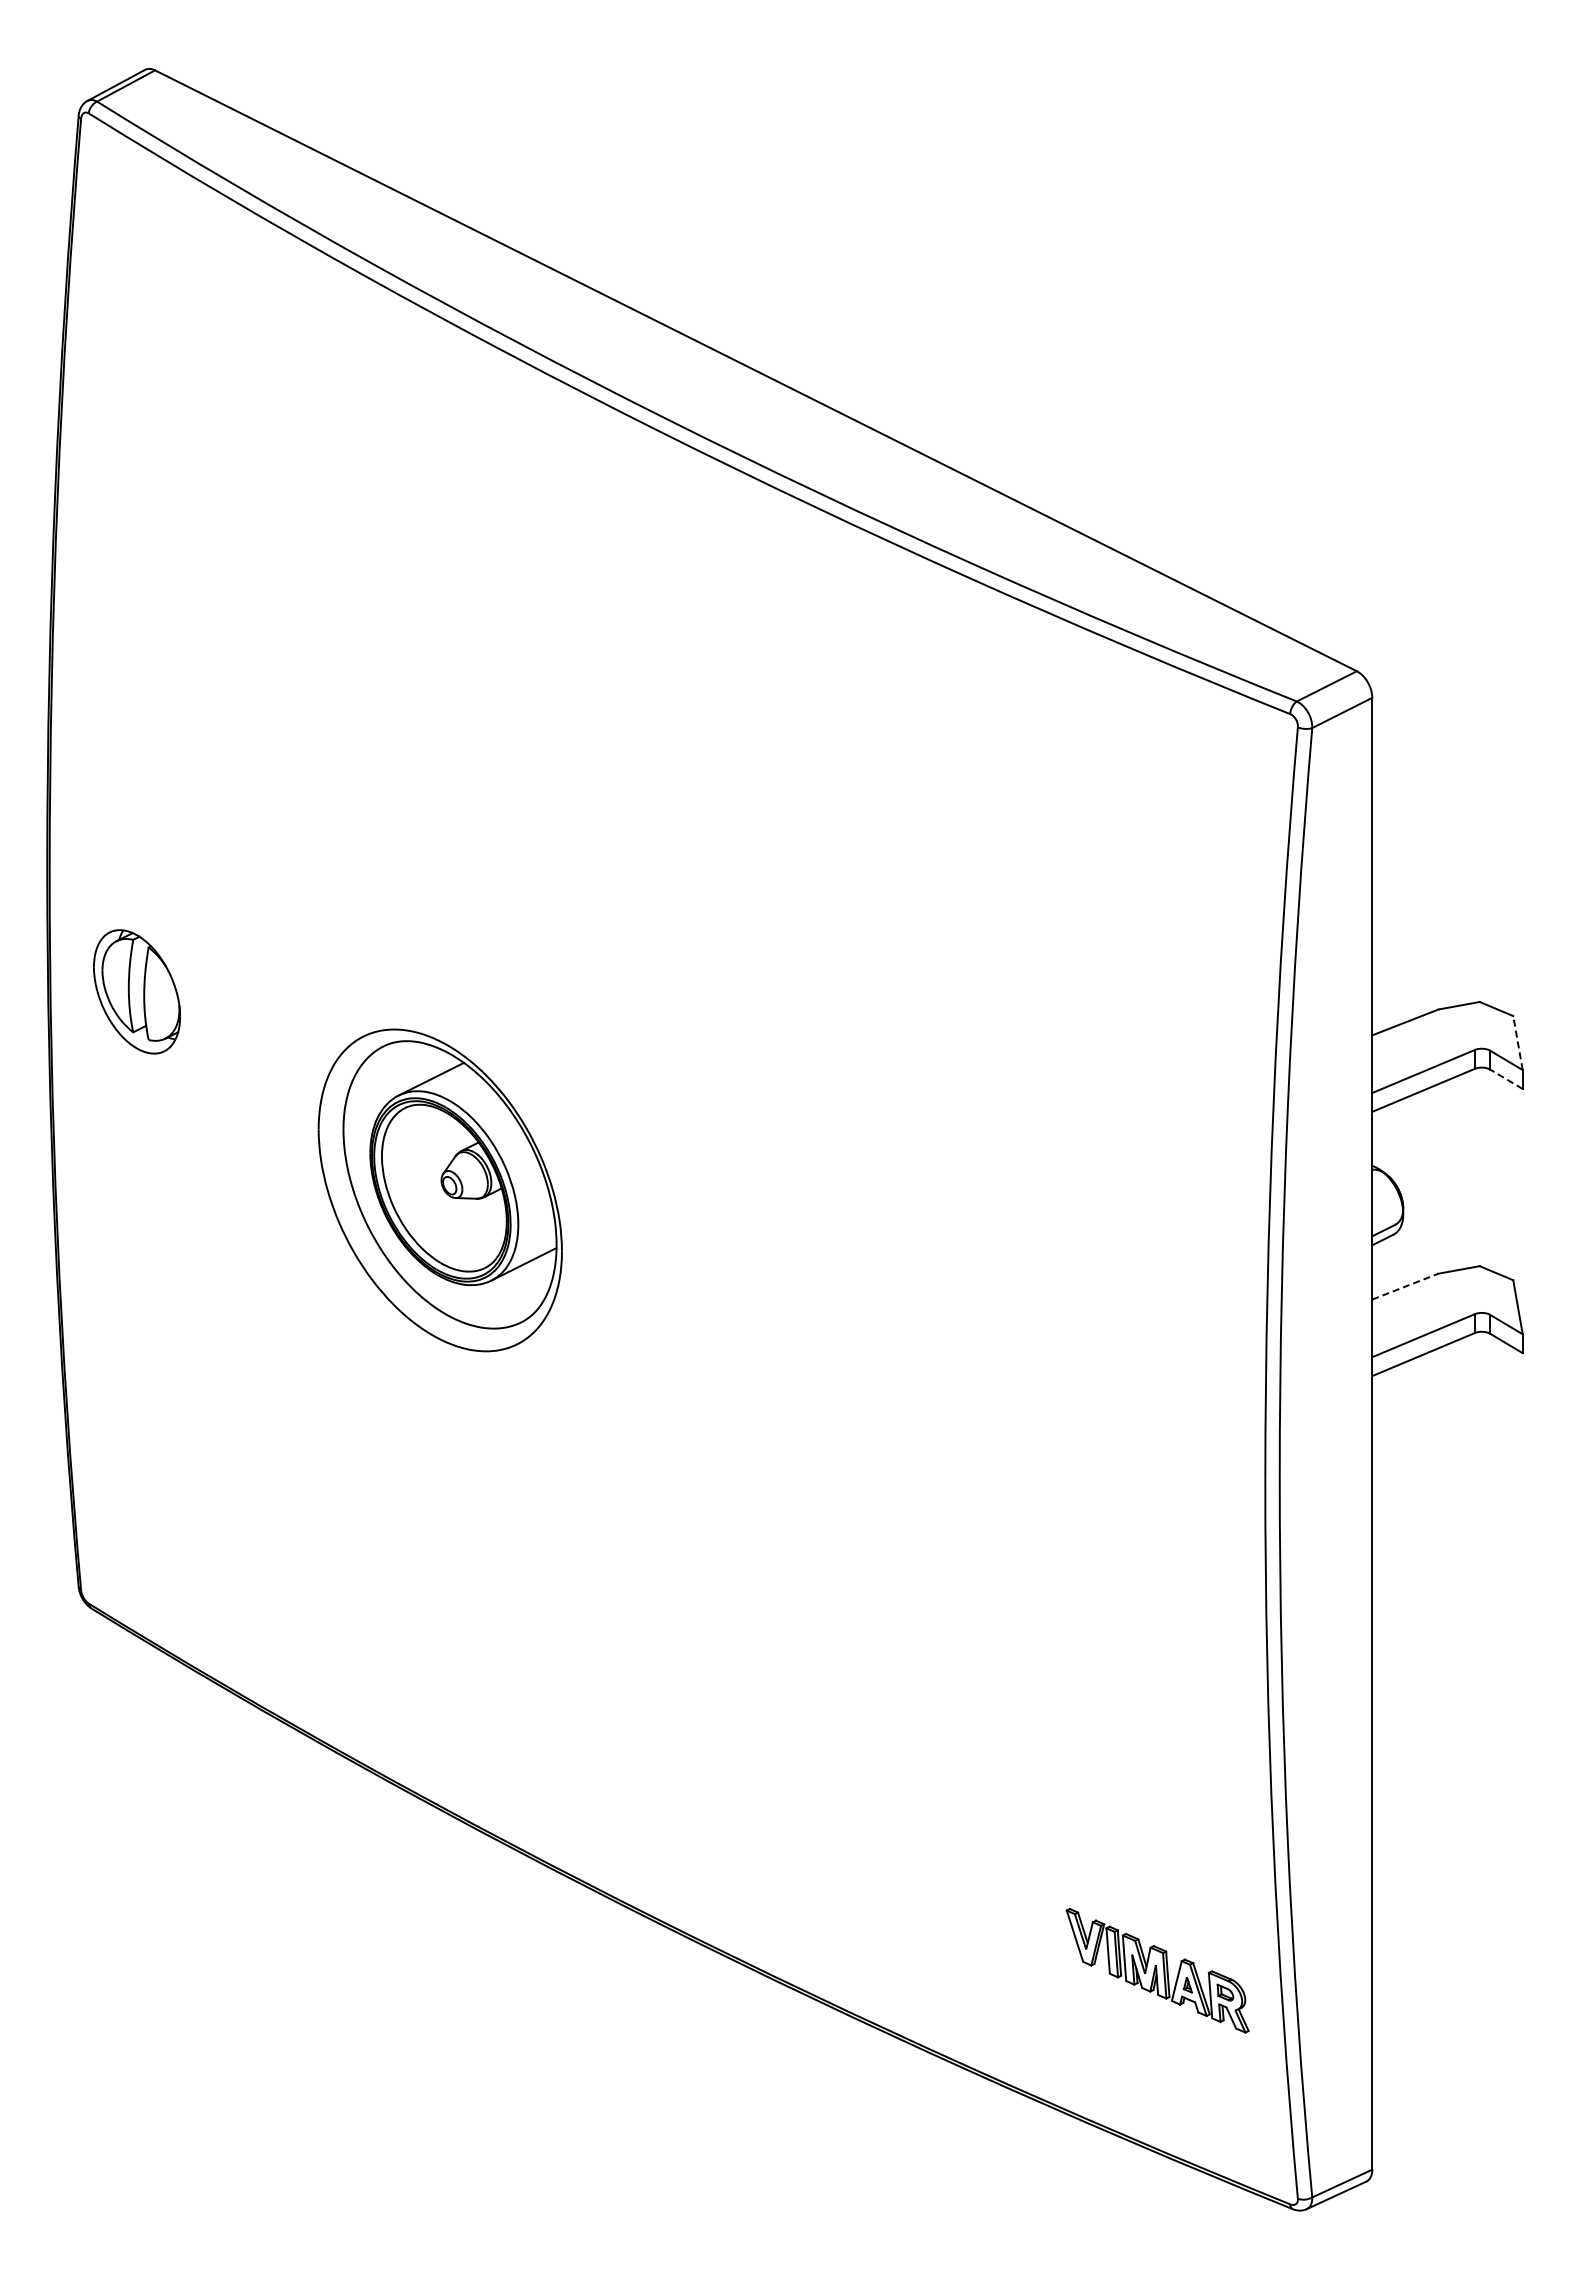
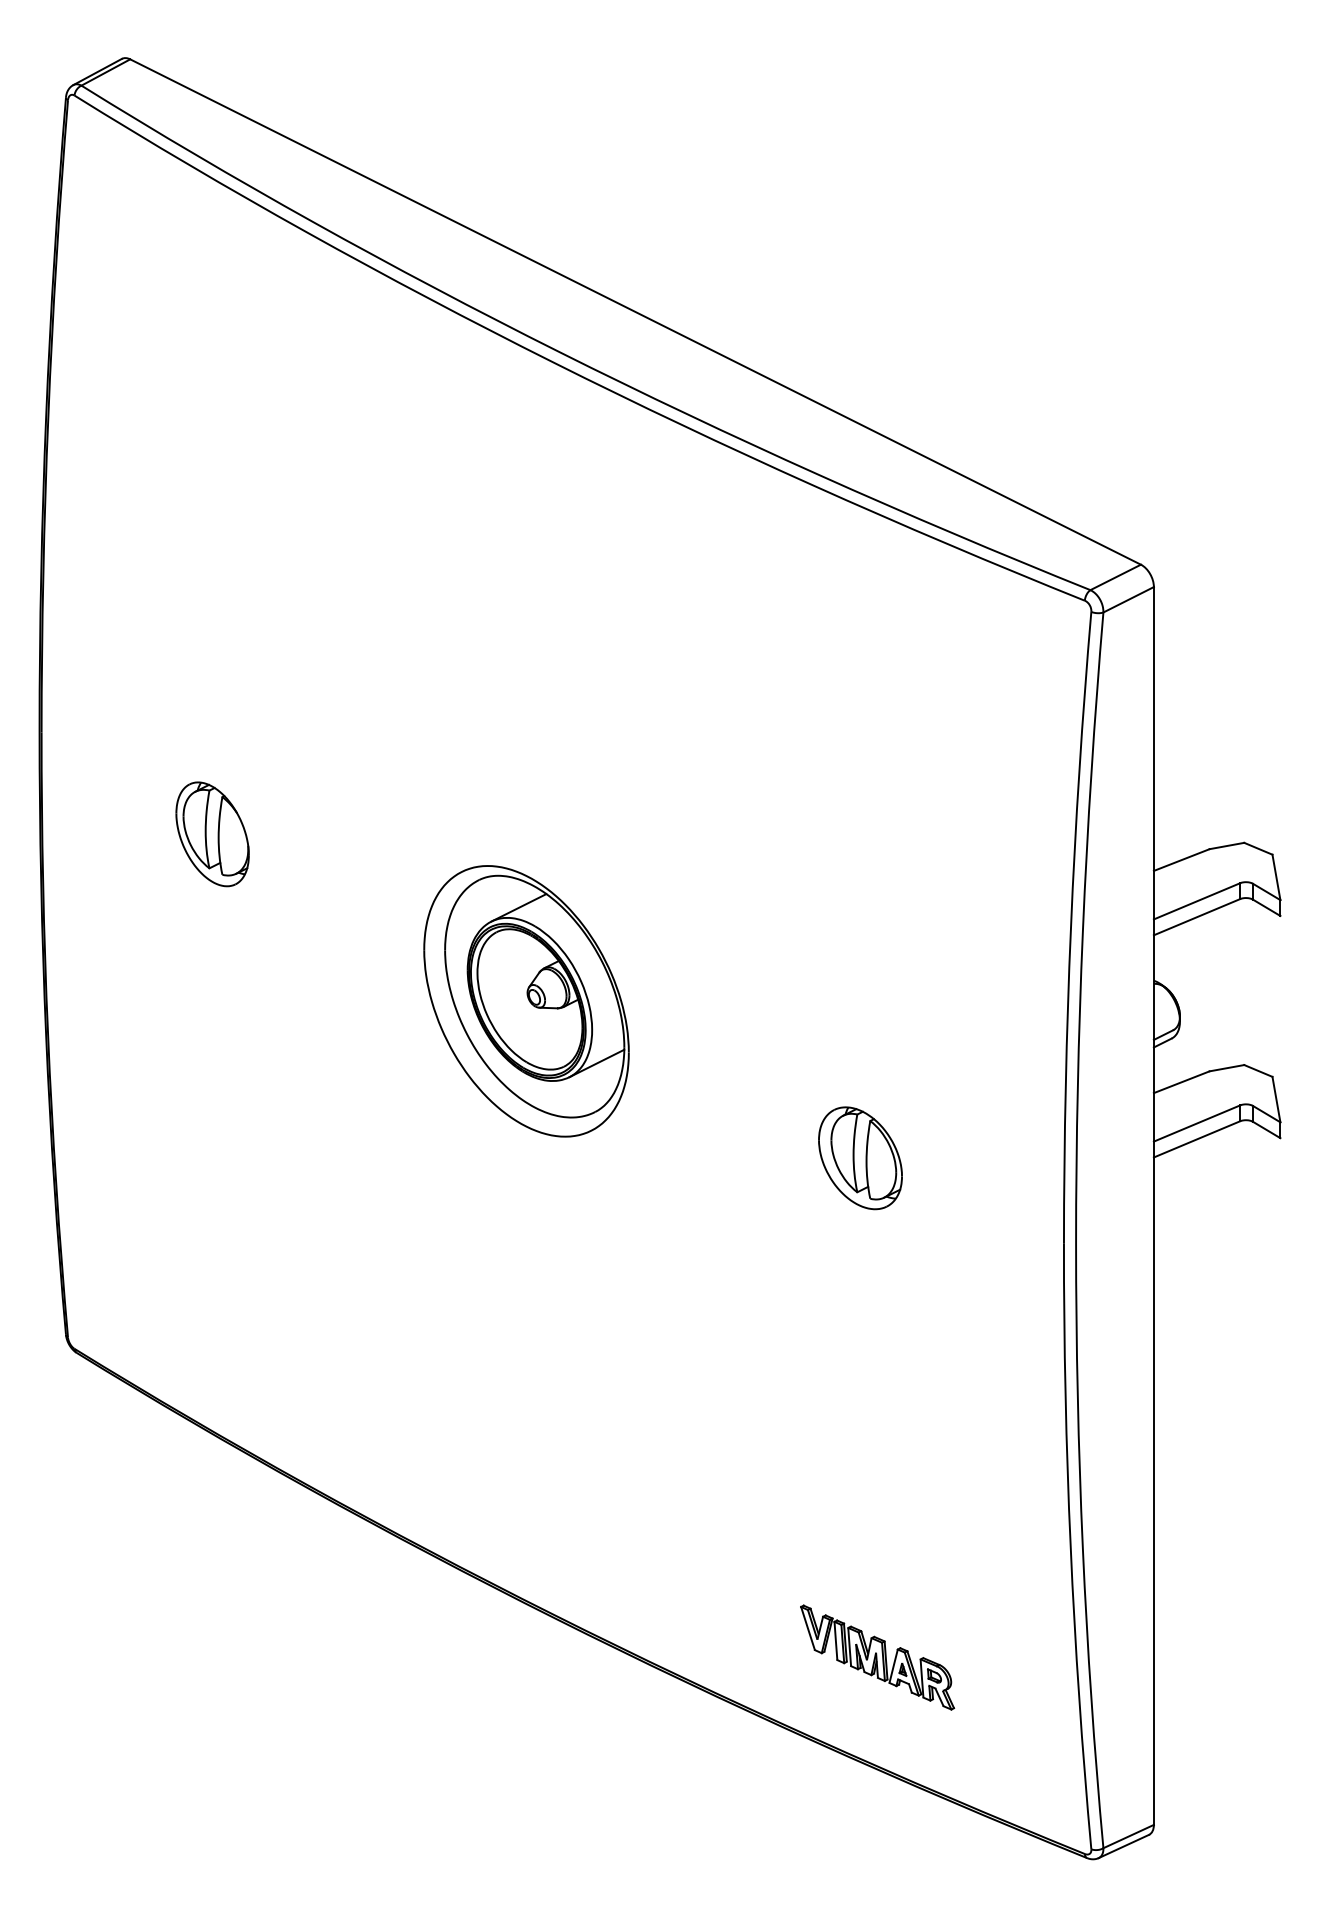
part: (136, 991) -> (212, 834), moved
line: (1517, 1042) -> (1276, 876), dashed -> solid
line: (1506, 1079) -> (1266, 908), dashed -> solid
part: (439, 1190) -> (525, 1001), moved
line: (1405, 1286) -> (1181, 1082), dashed -> solid
part: (1023, 1376) -> (860, 1157), added
part: (1157, 1970) -> (877, 1657), moved

